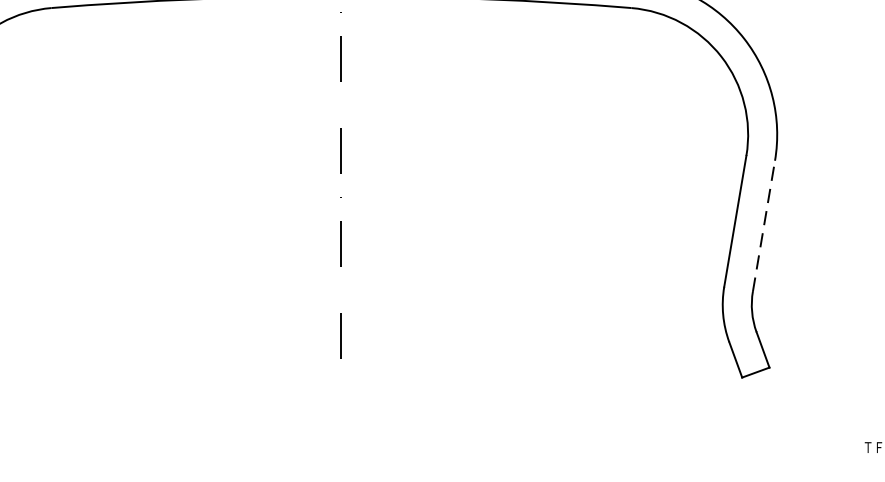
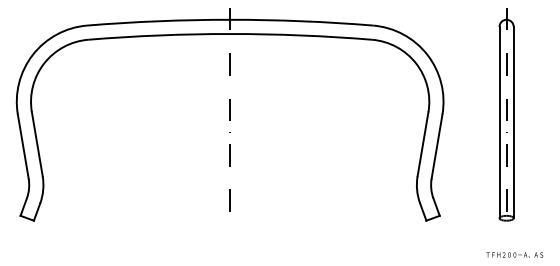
line: (764, 226) -> (437, 146), dashed -> solid

